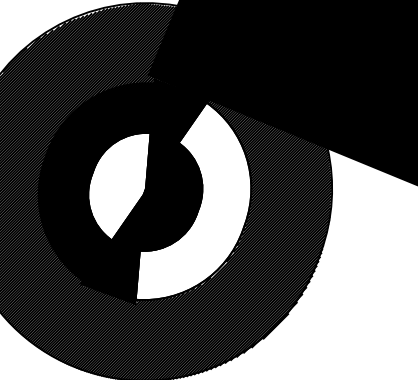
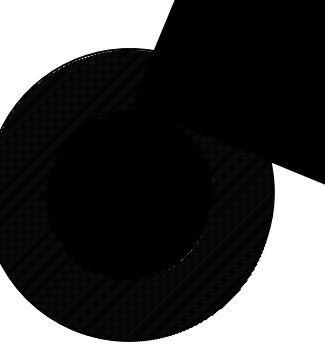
fill: (119, 186) -> (109, 190), added
fill: (193, 200) -> (166, 201), added

